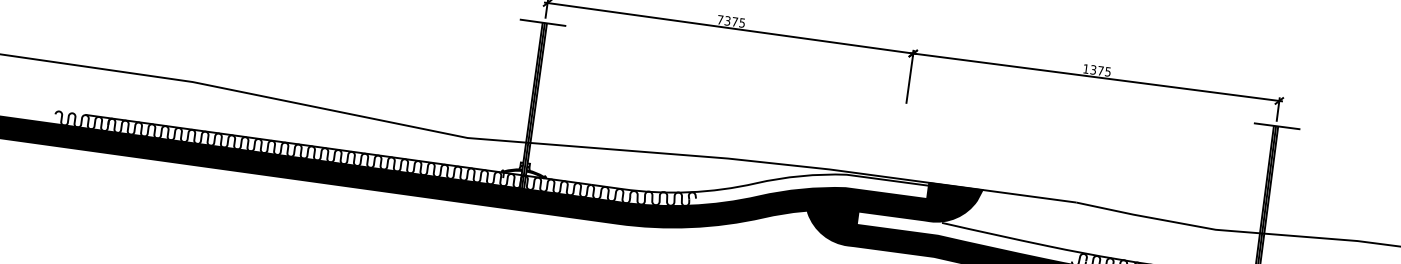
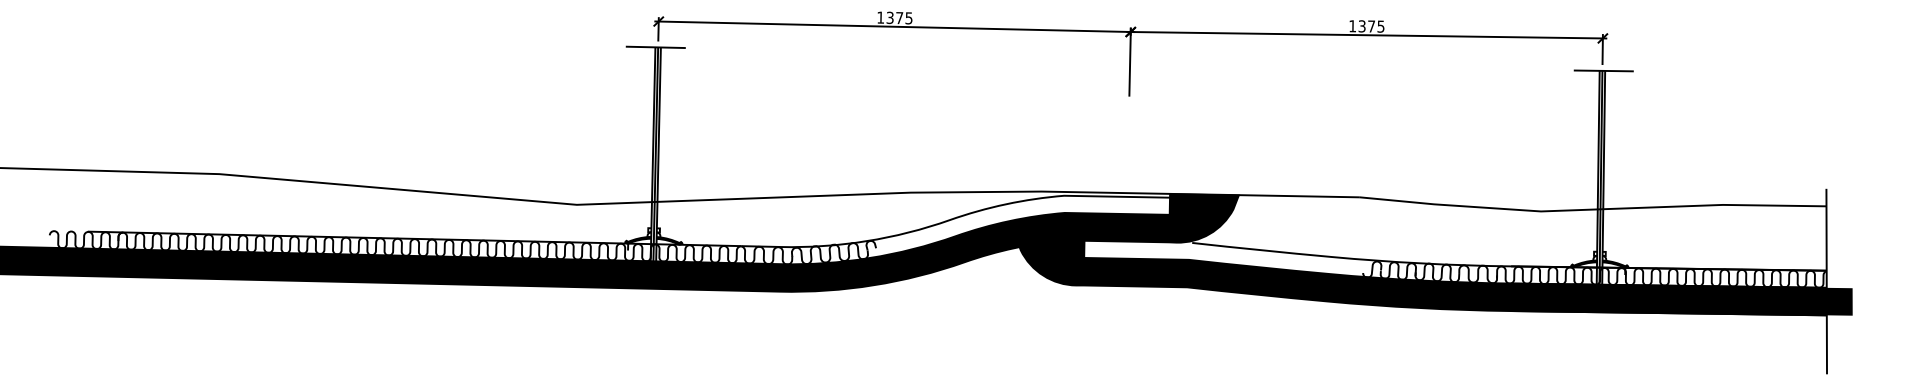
text: (720, 19) -> (880, 17), 7375 -> 1375

